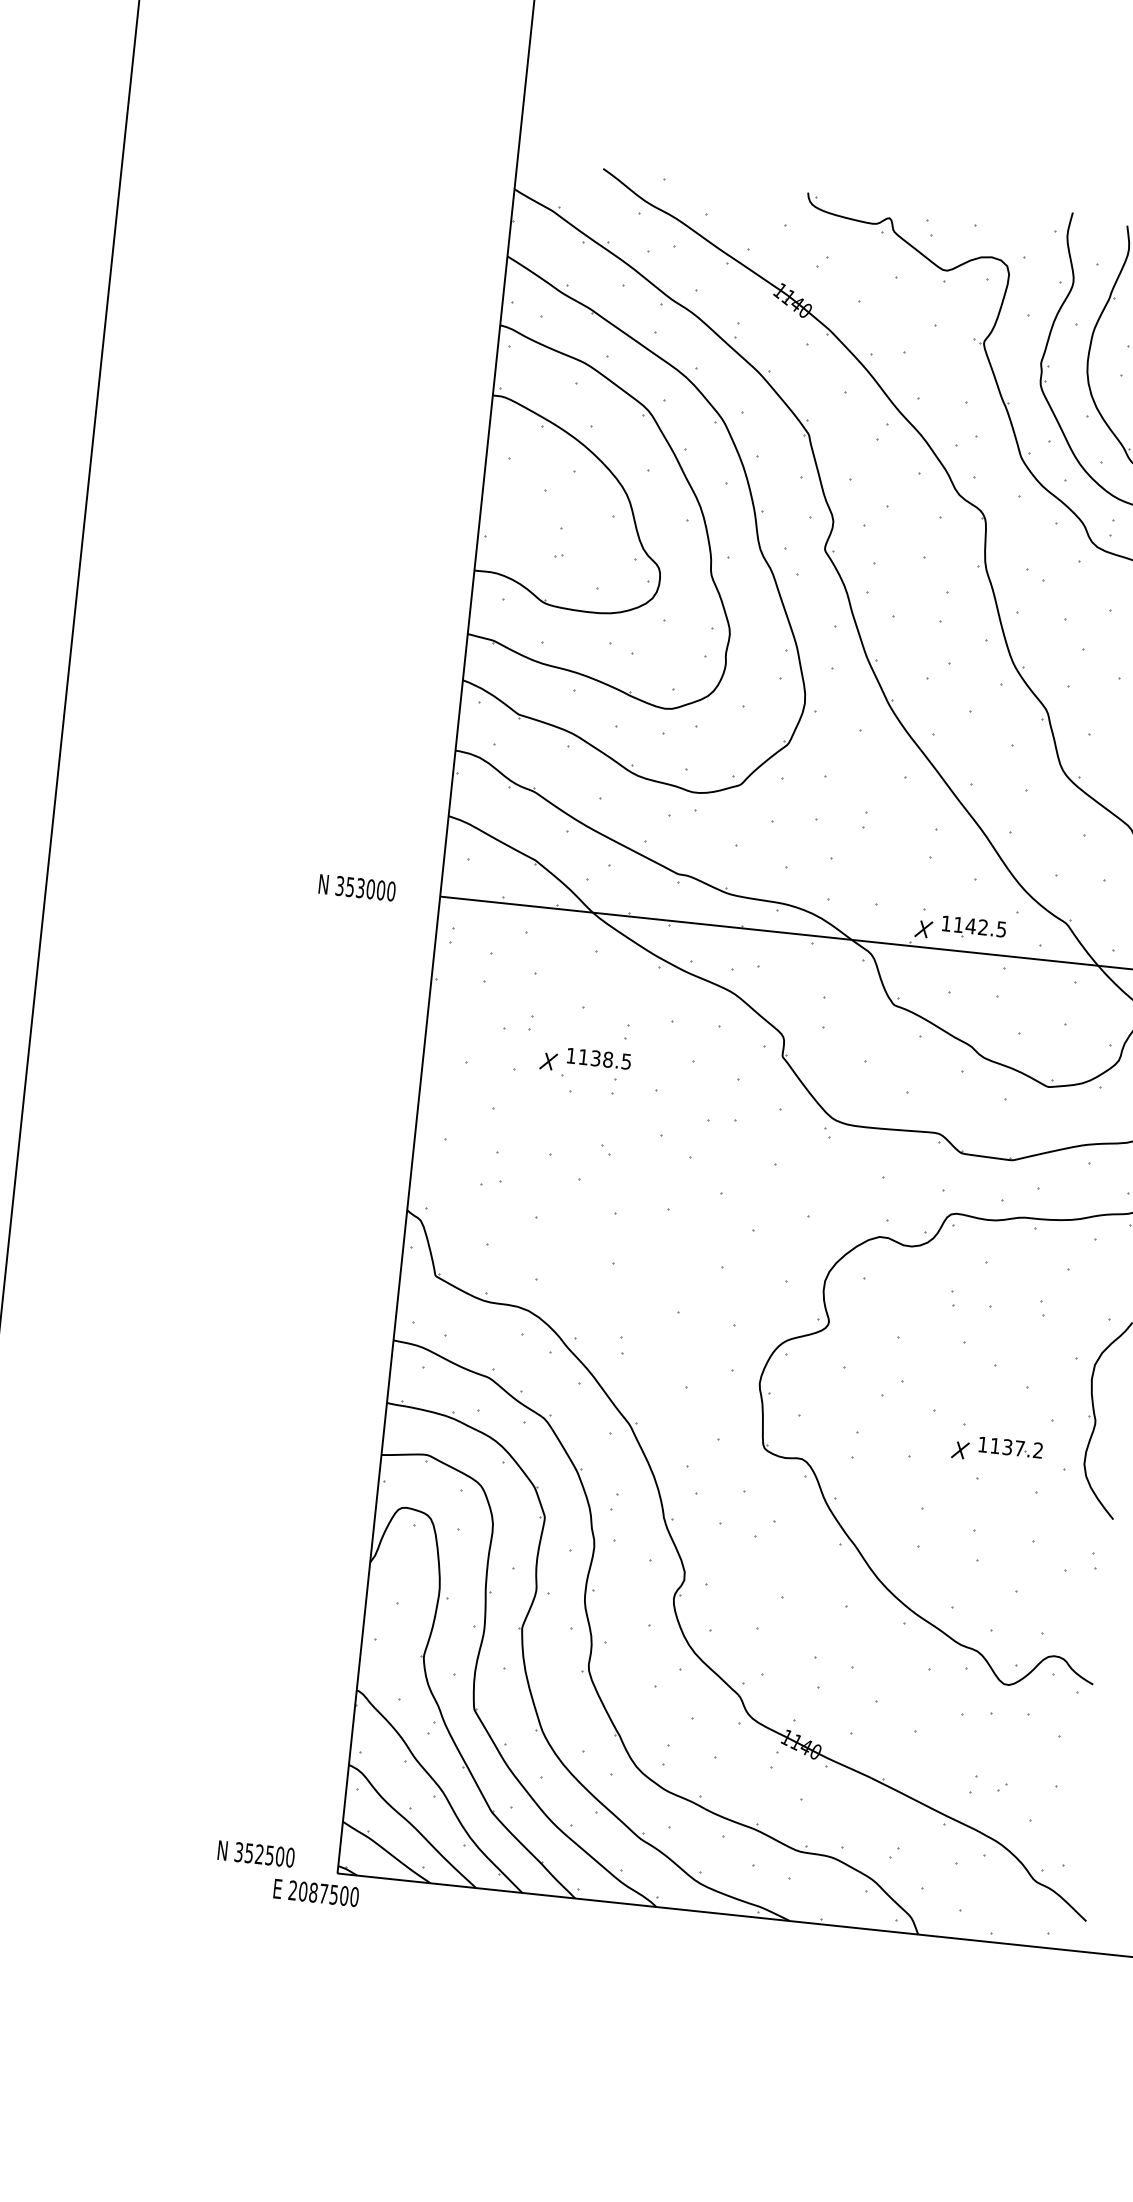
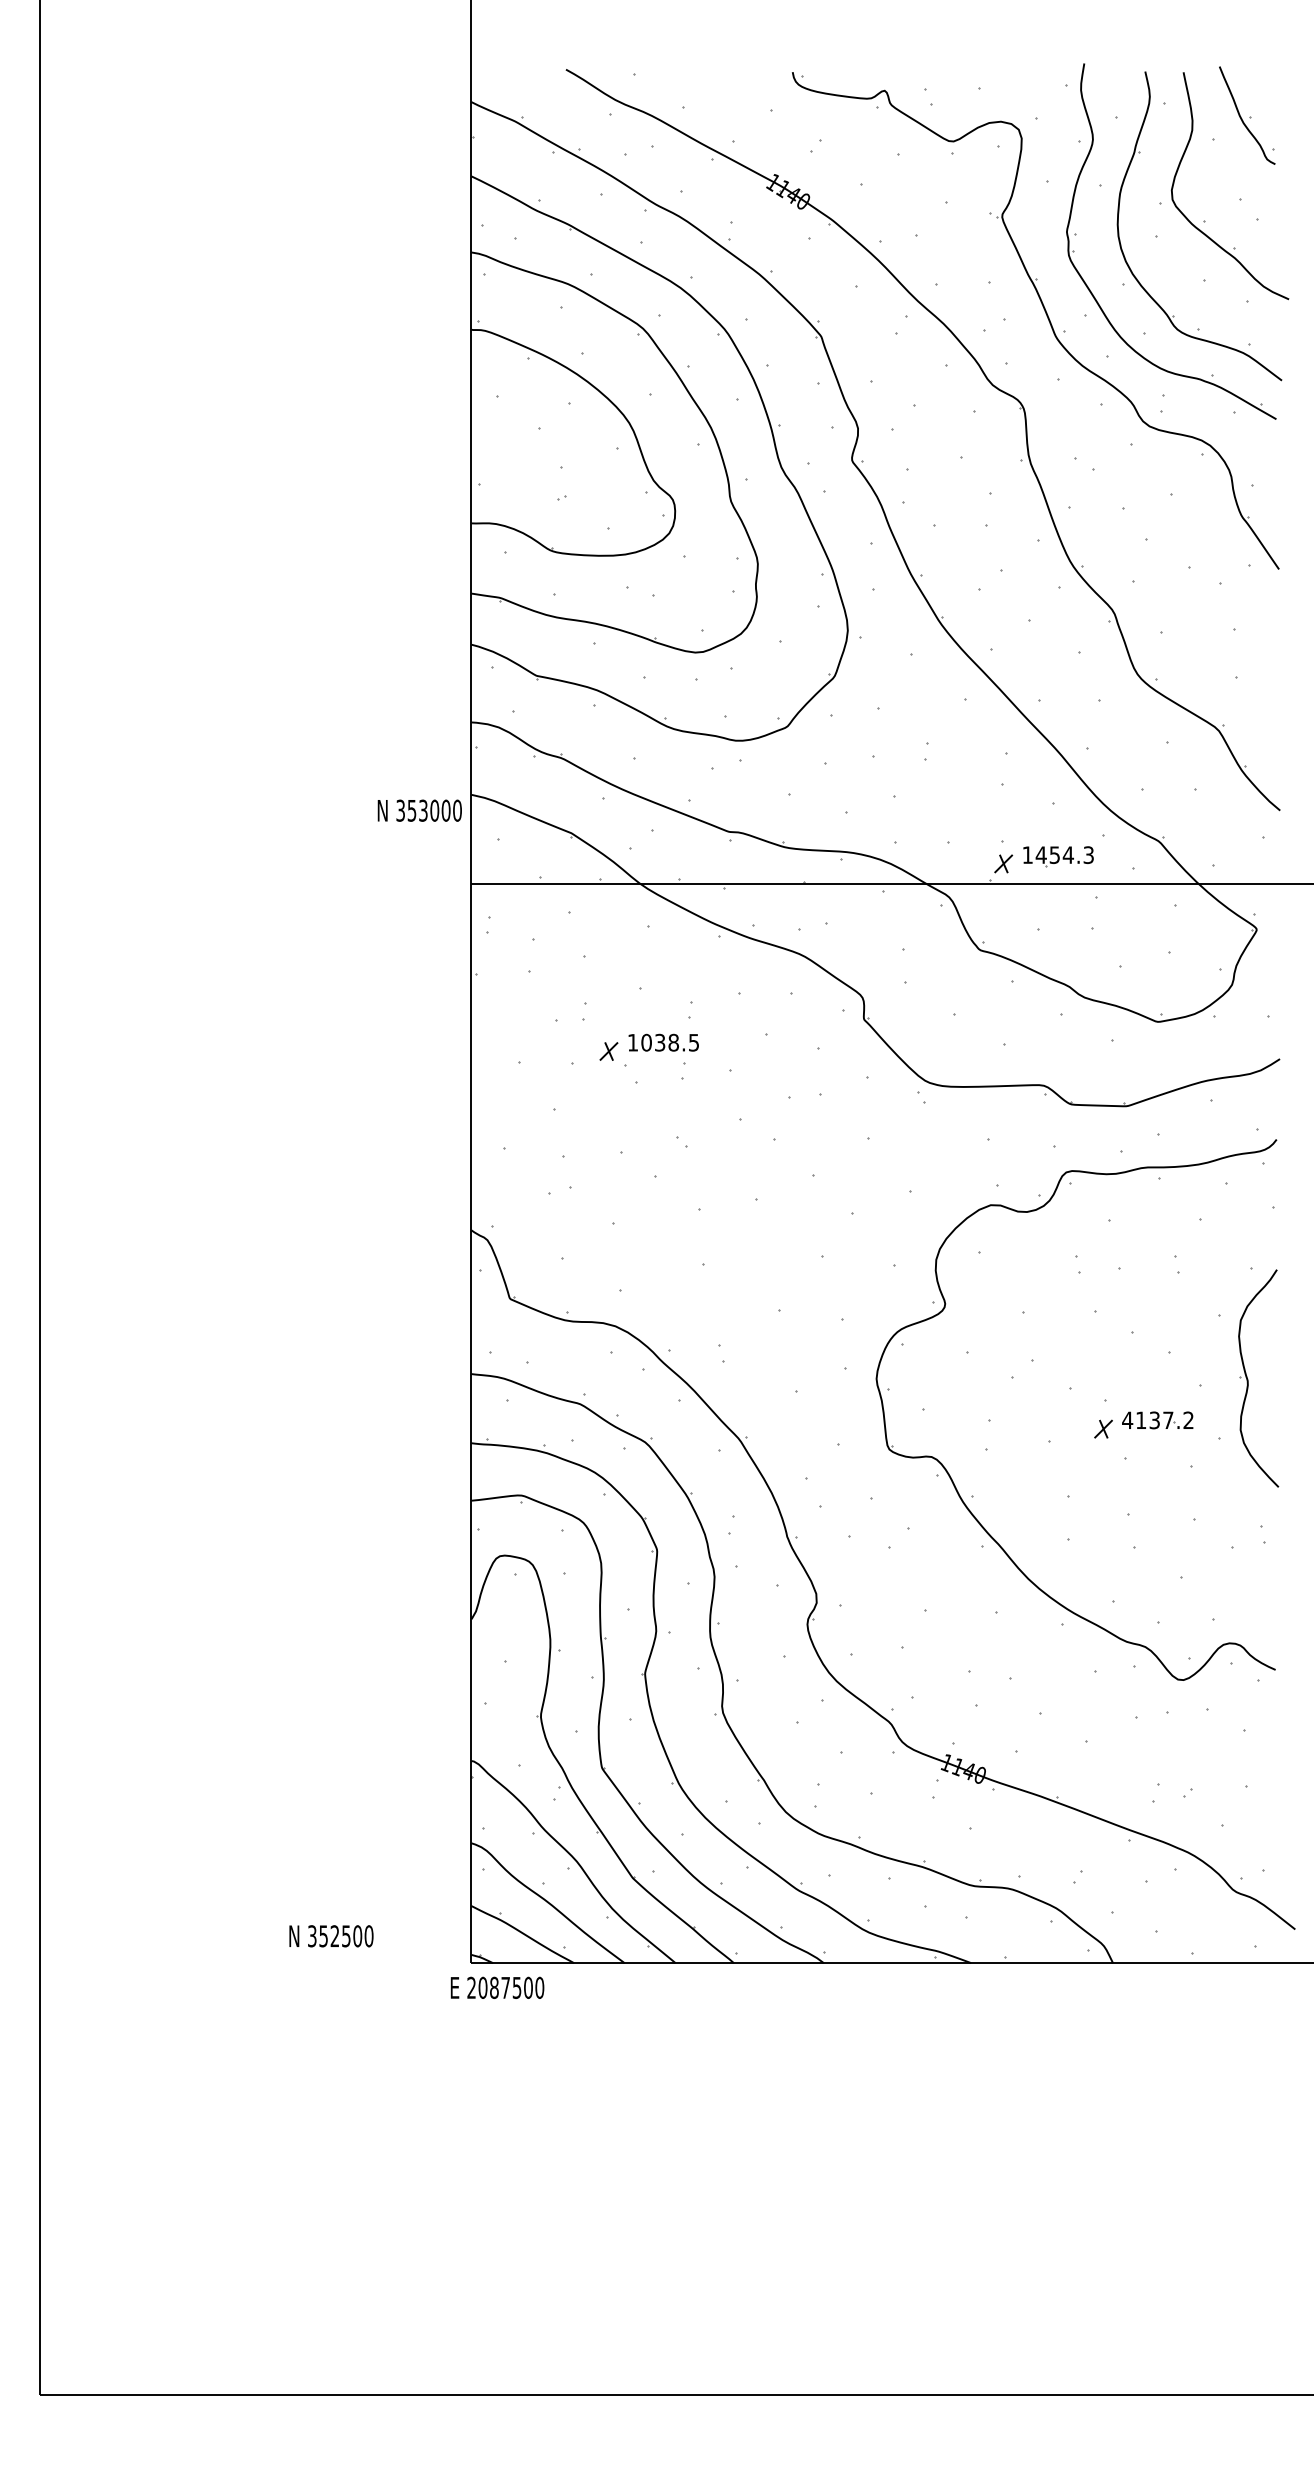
text: (357, 887) -> (419, 810), moved
text: (979, 927) -> (1064, 855), 1142.5 -> 1454.3
text: (583, 1056) -> (646, 1042), 1138.5 -> 1038.5
text: (982, 1443) -> (1127, 1419), 1137.2 -> 4137.2
text: (256, 1854) -> (331, 1936), moved
text: (316, 1892) -> (497, 1987), moved

